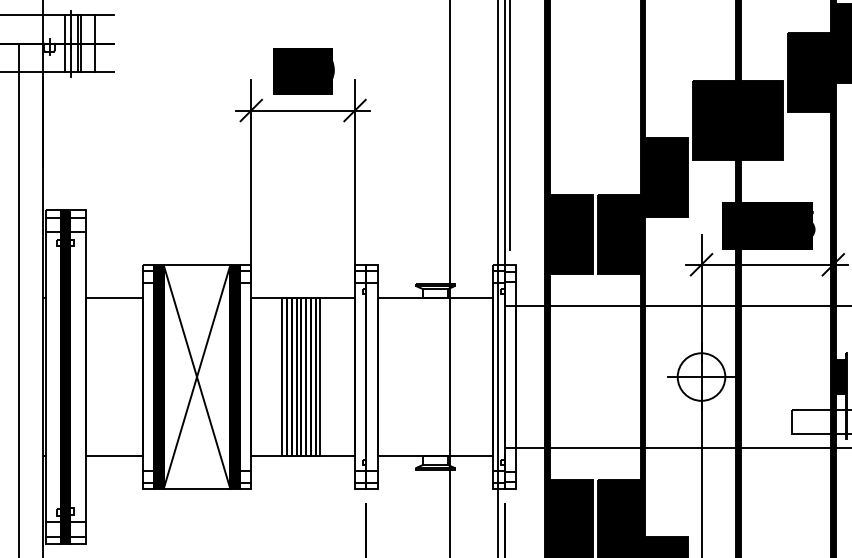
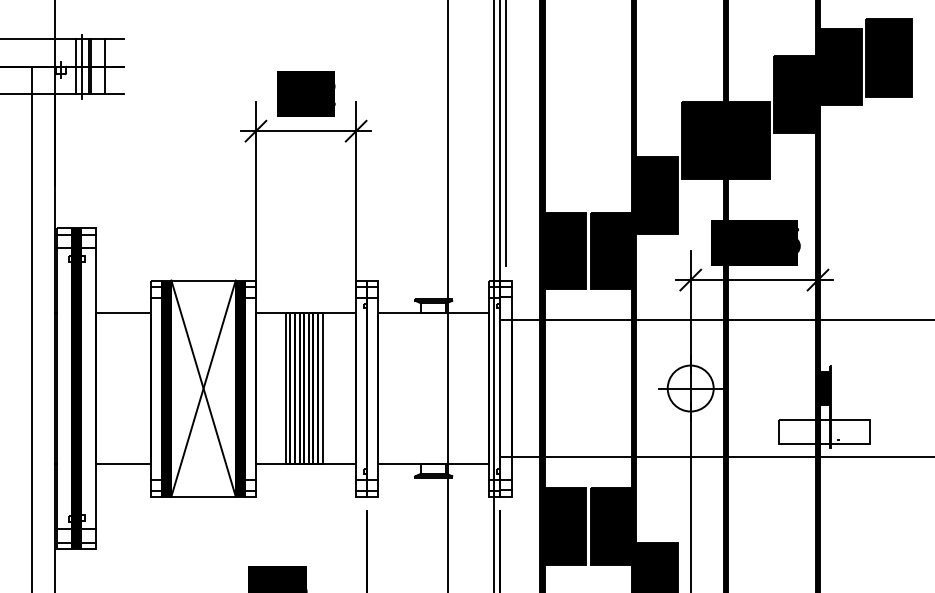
text: (333, 72) -> (335, 94), 109 -> 102

